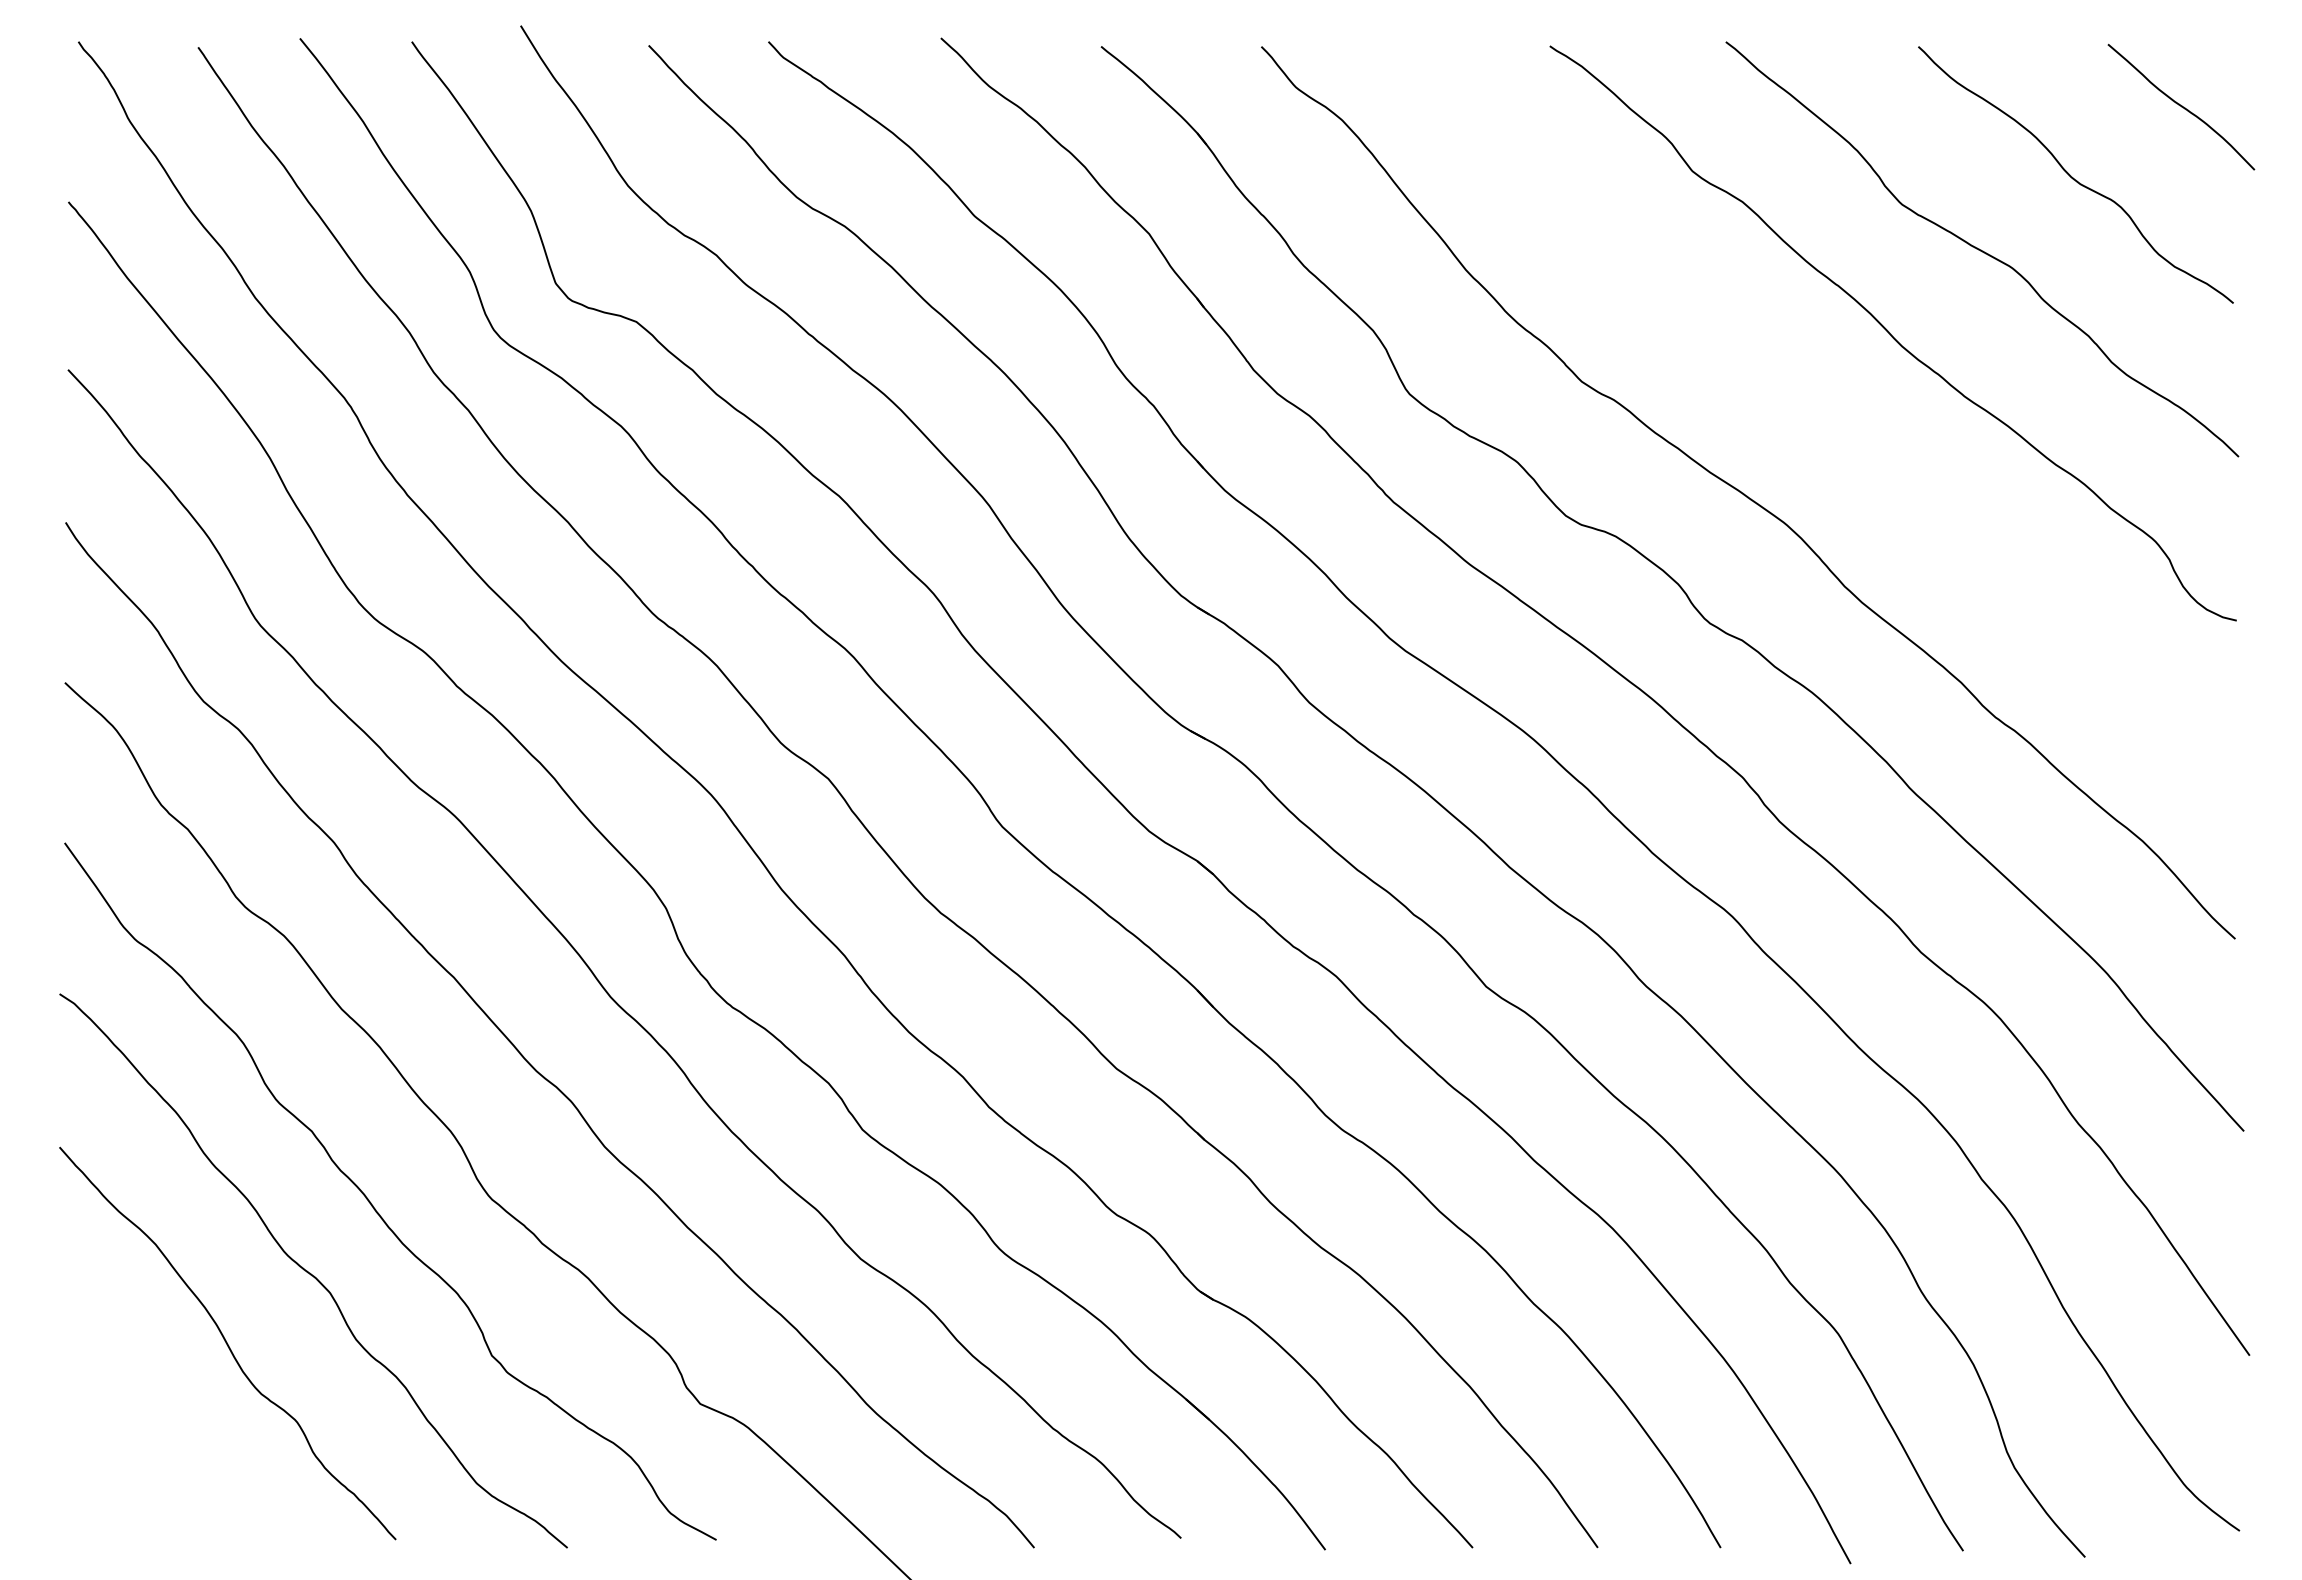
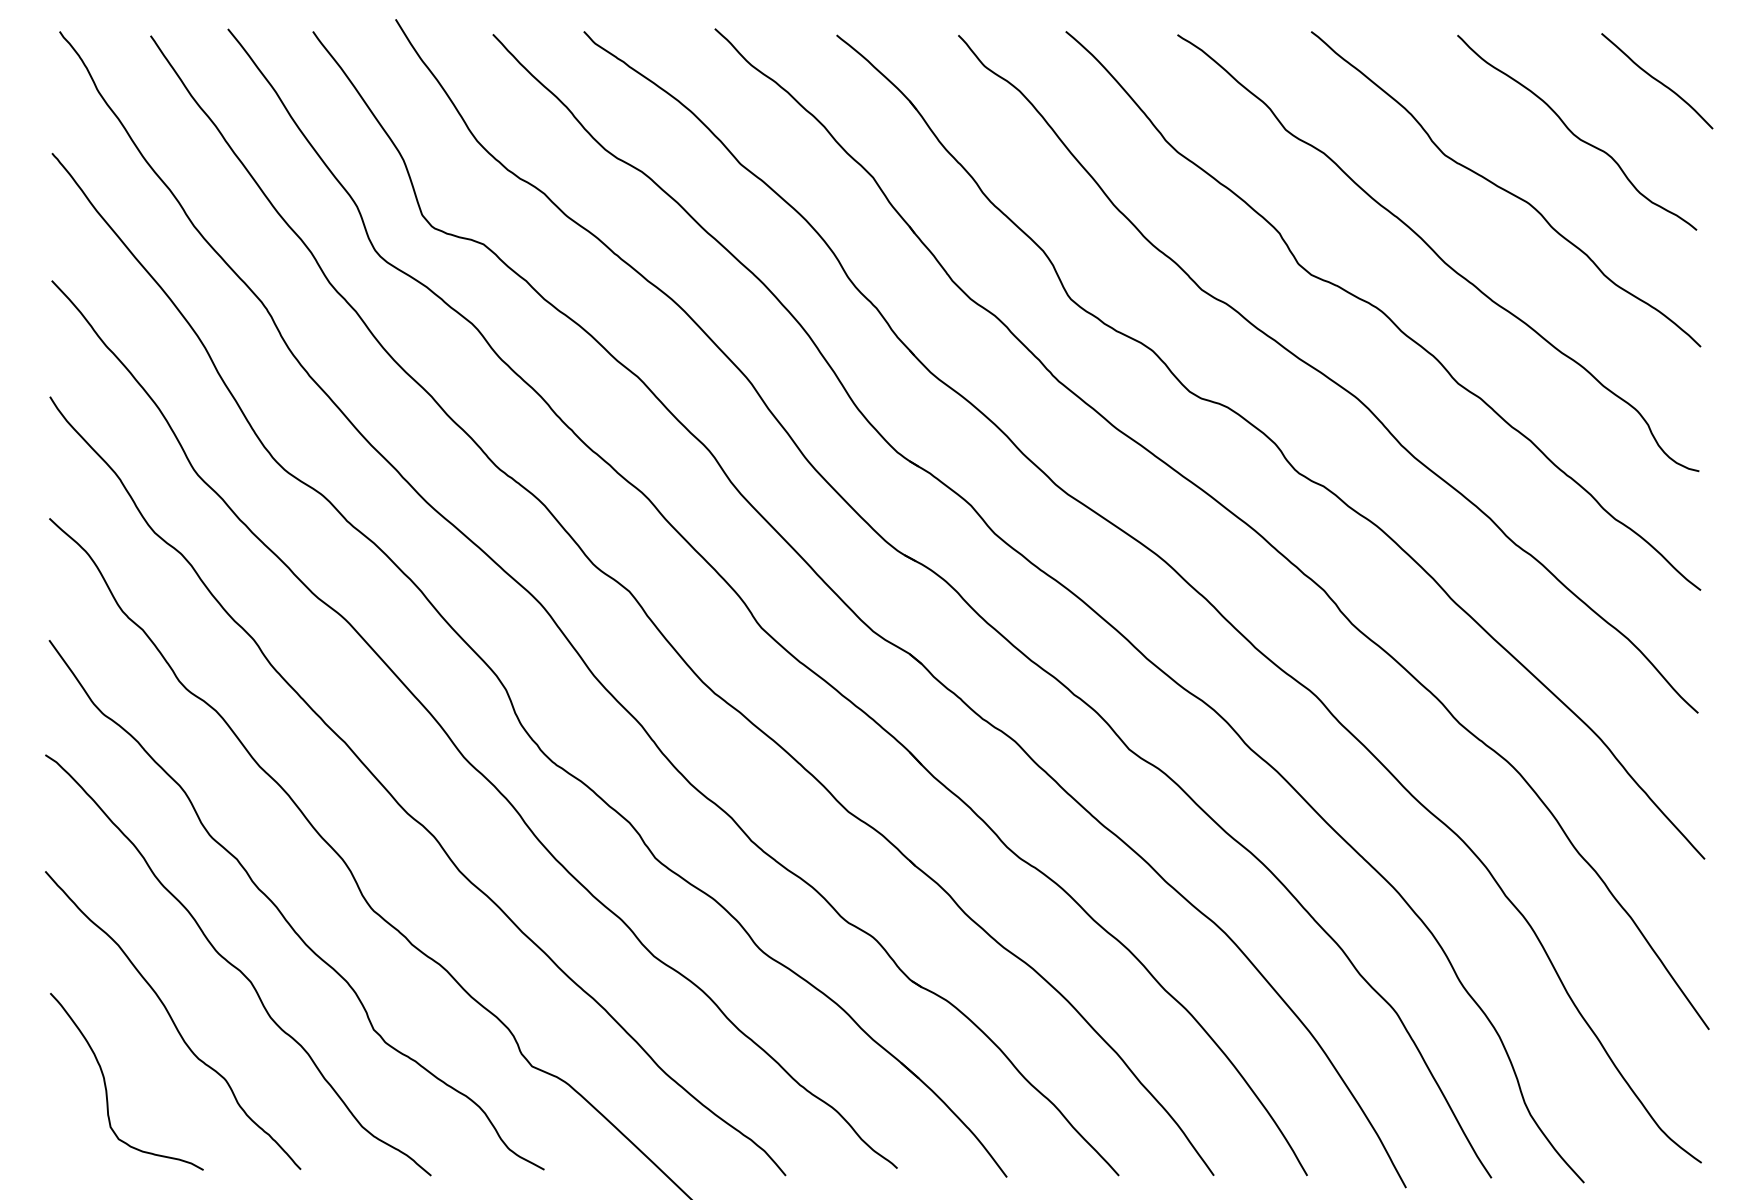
curve: (1819, 409) -> (1382, 310), added
curve: (139, 1427) -> (106, 1084), added

